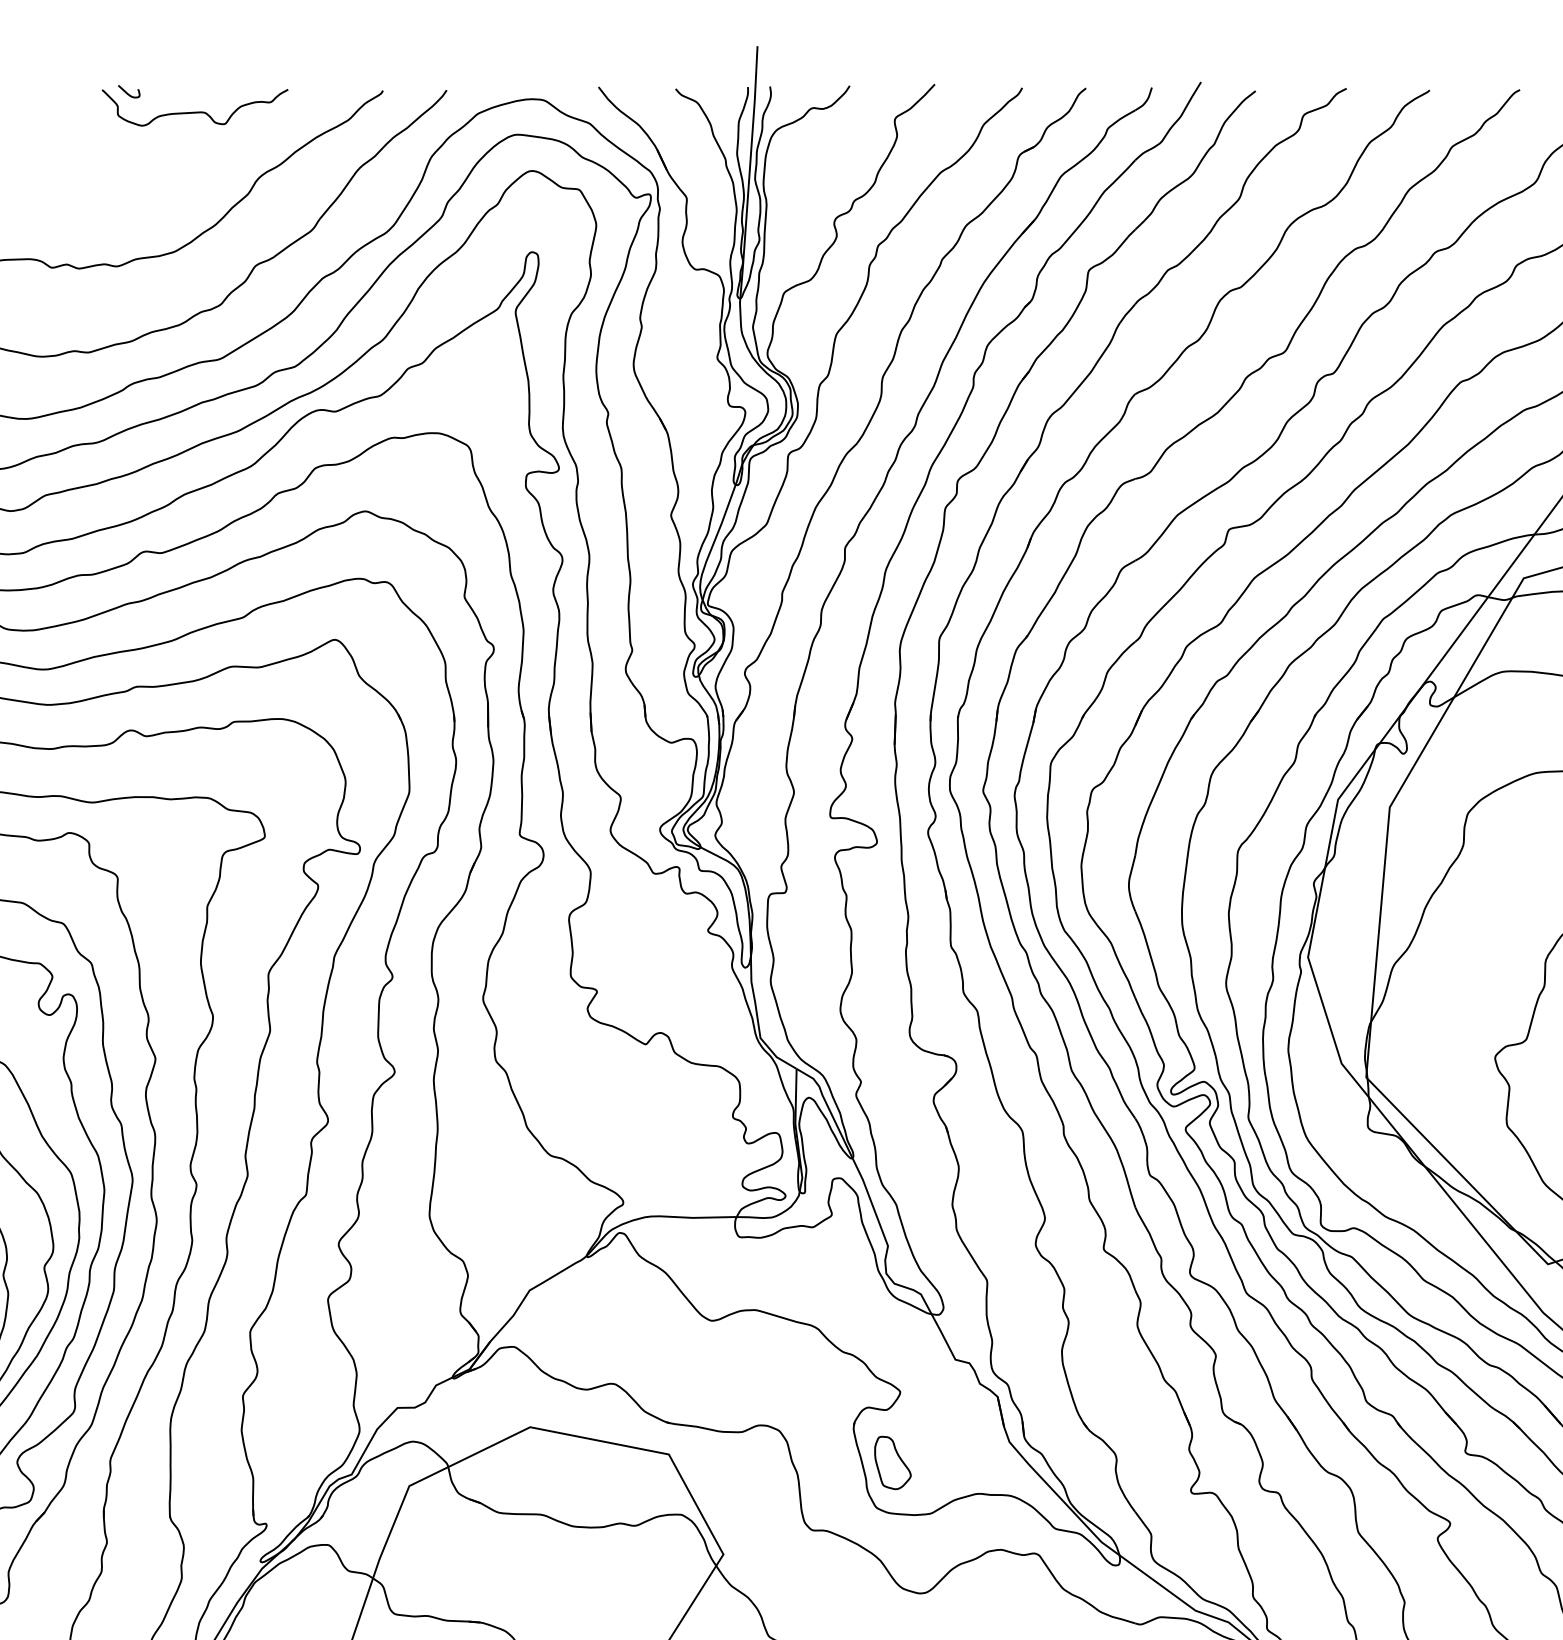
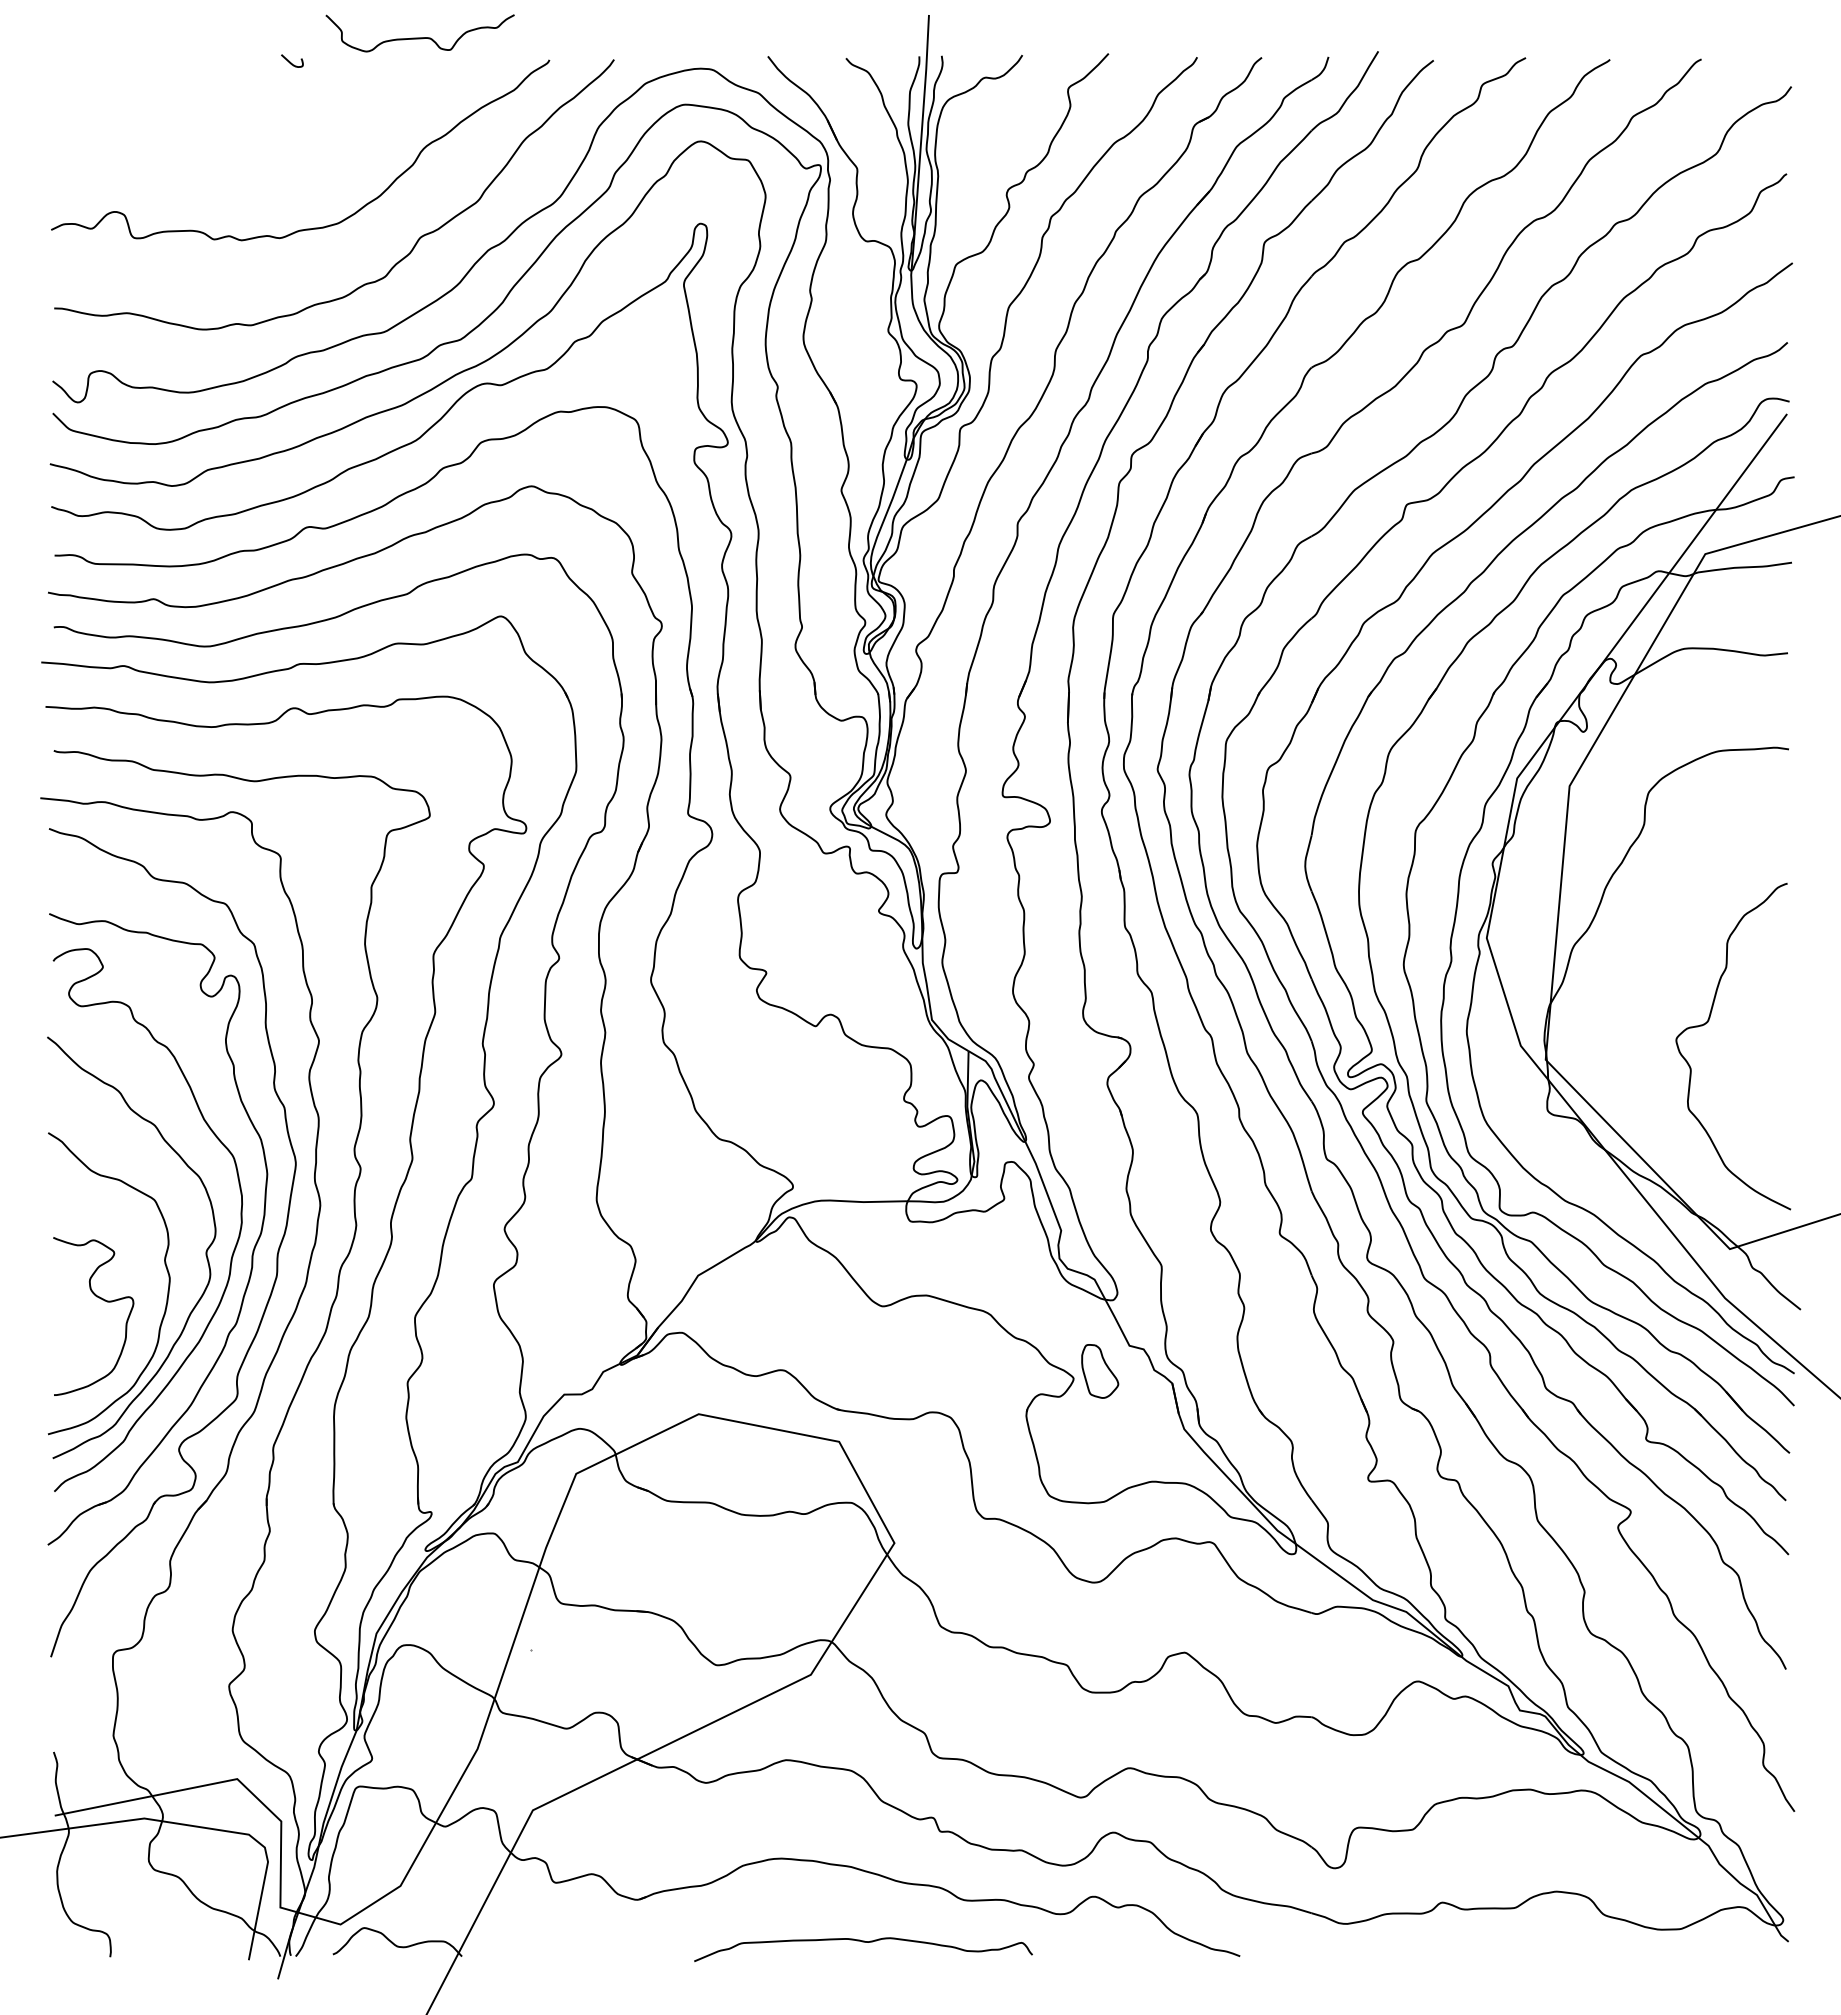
curve: (194, 111) -> (419, 37), moved
part: (893, 1463) -> (1100, 1371), moved

